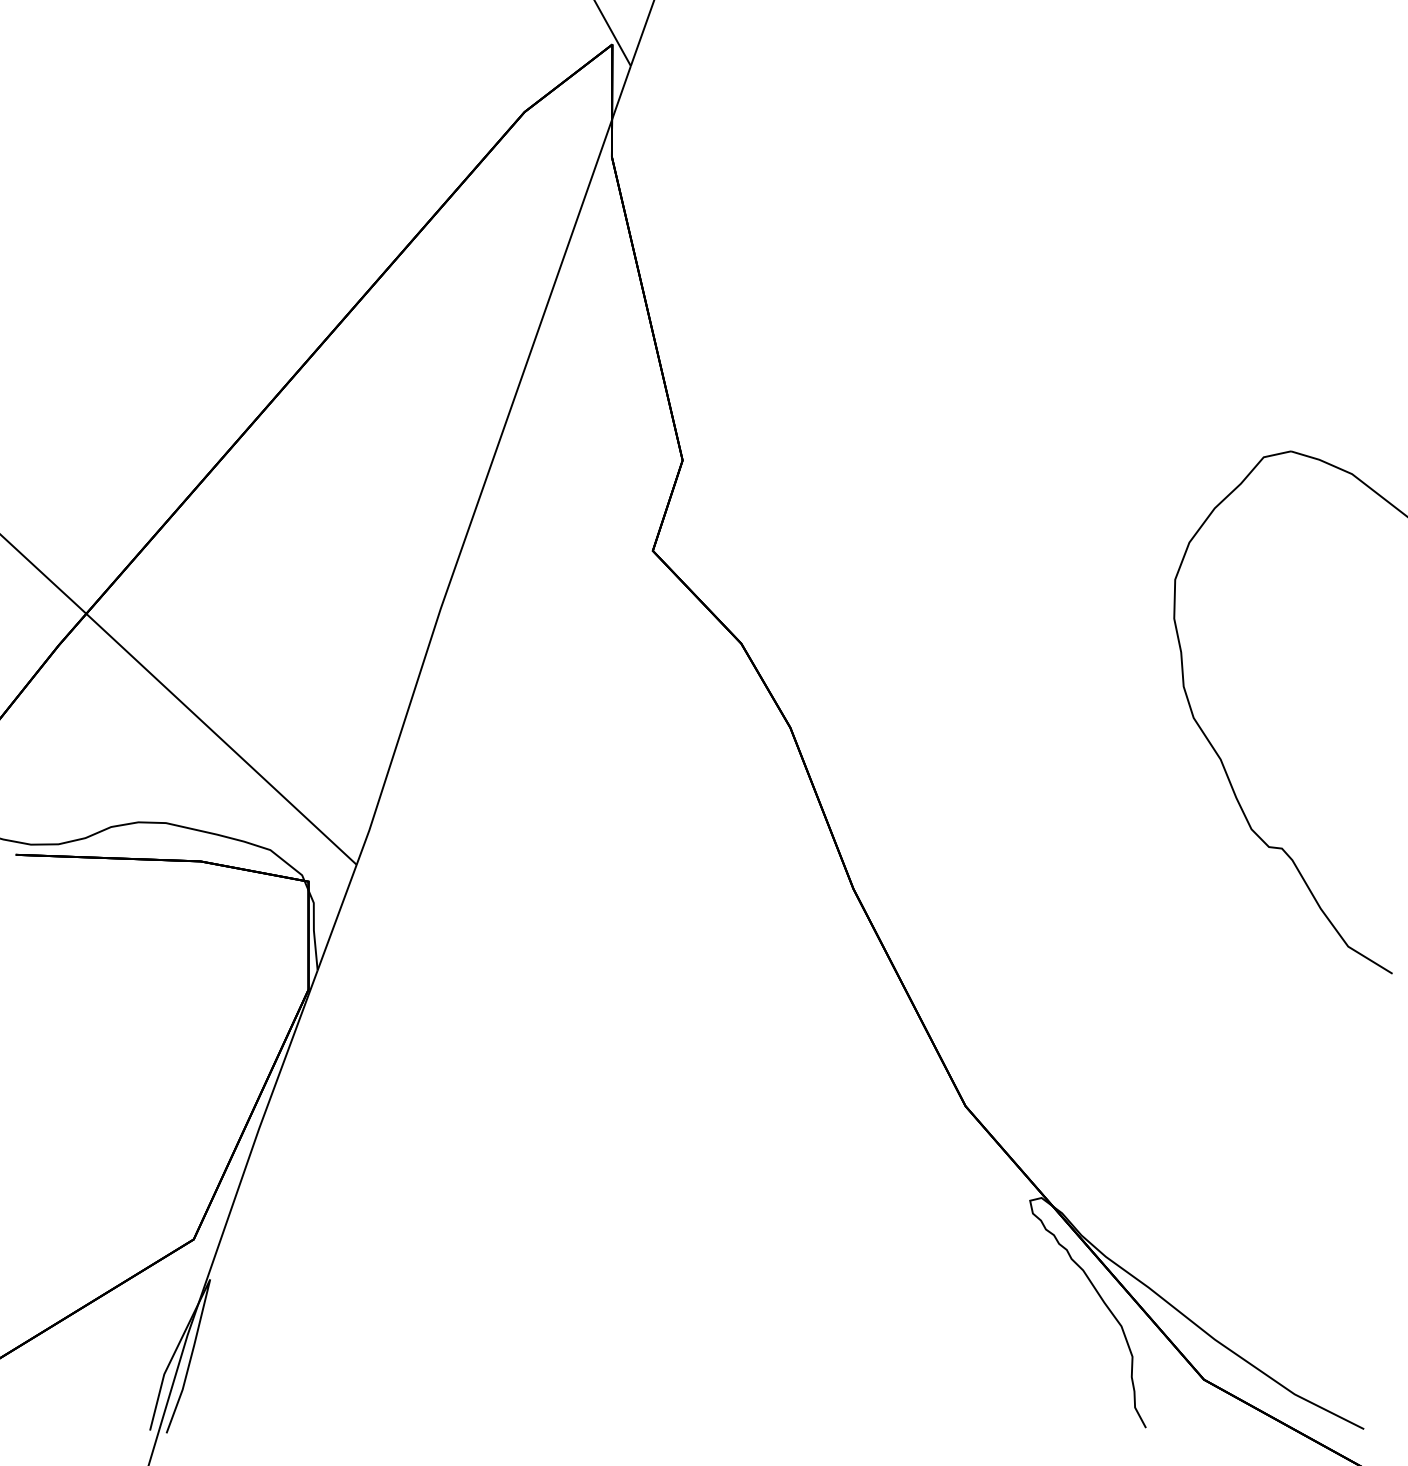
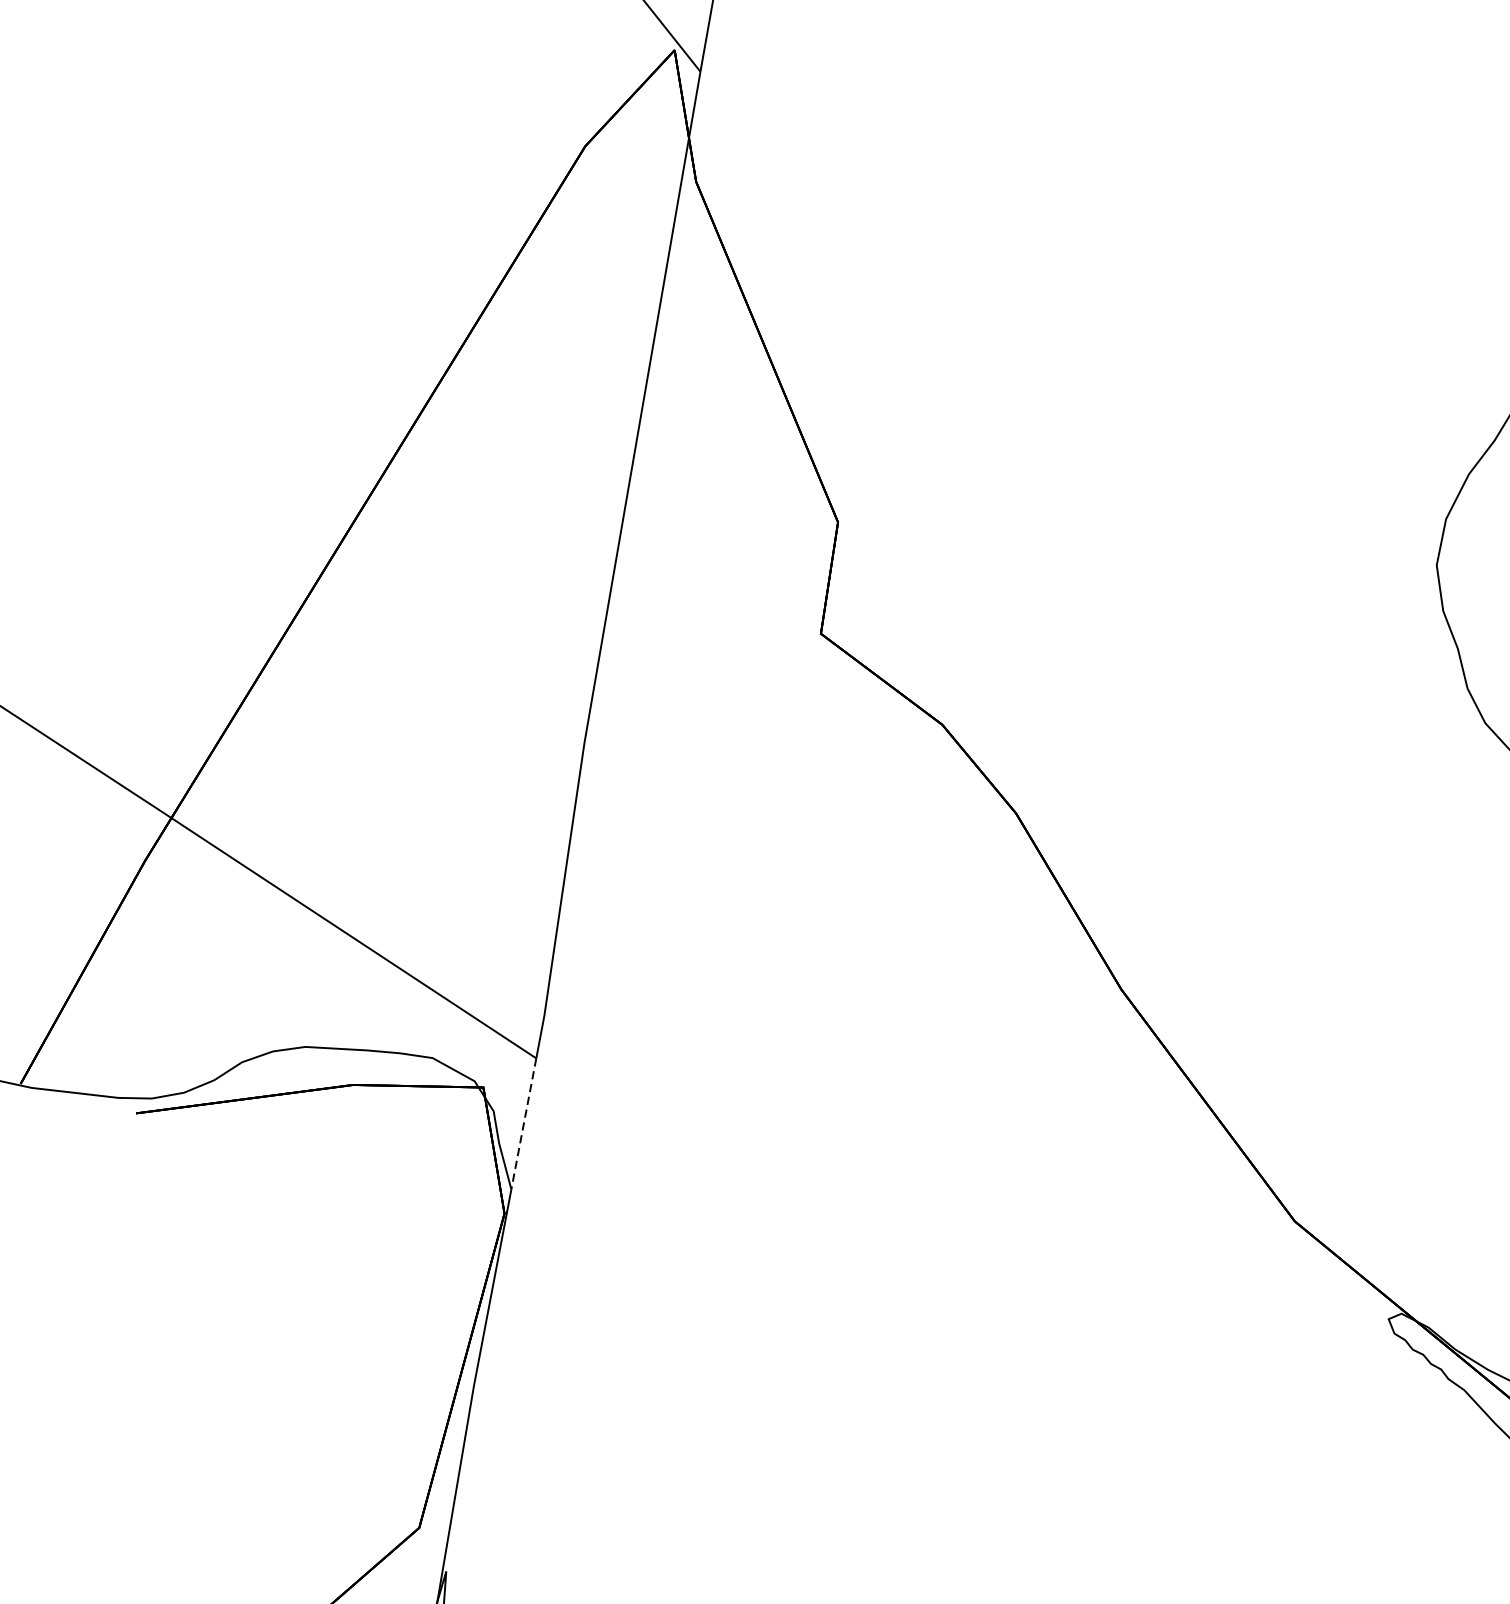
line: (337, 918) -> (524, 1124), solid -> dashed

